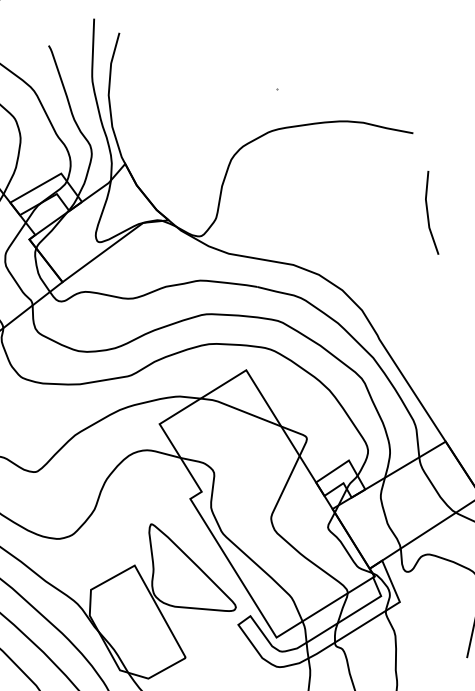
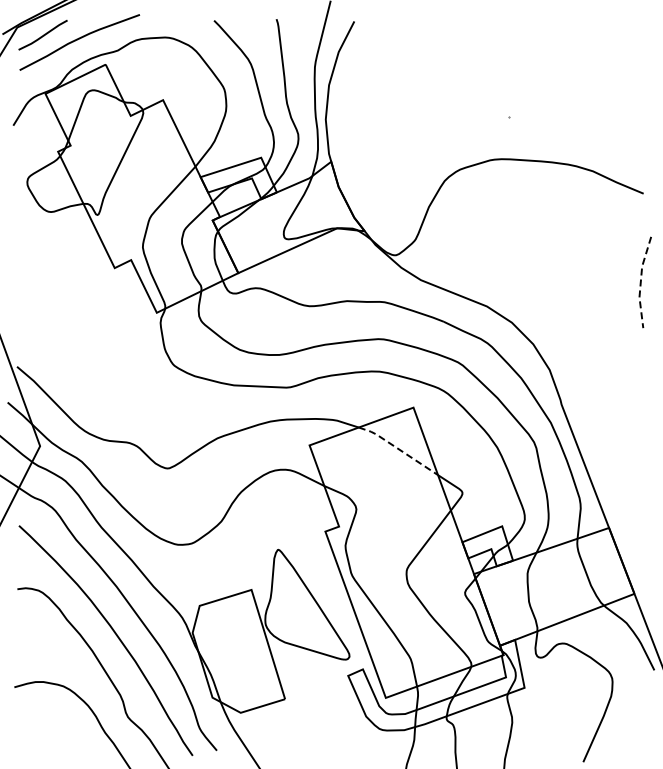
line: (427, 213) -> (640, 281), solid -> dashed
line: (240, 409) -> (398, 448), solid -> dashed

